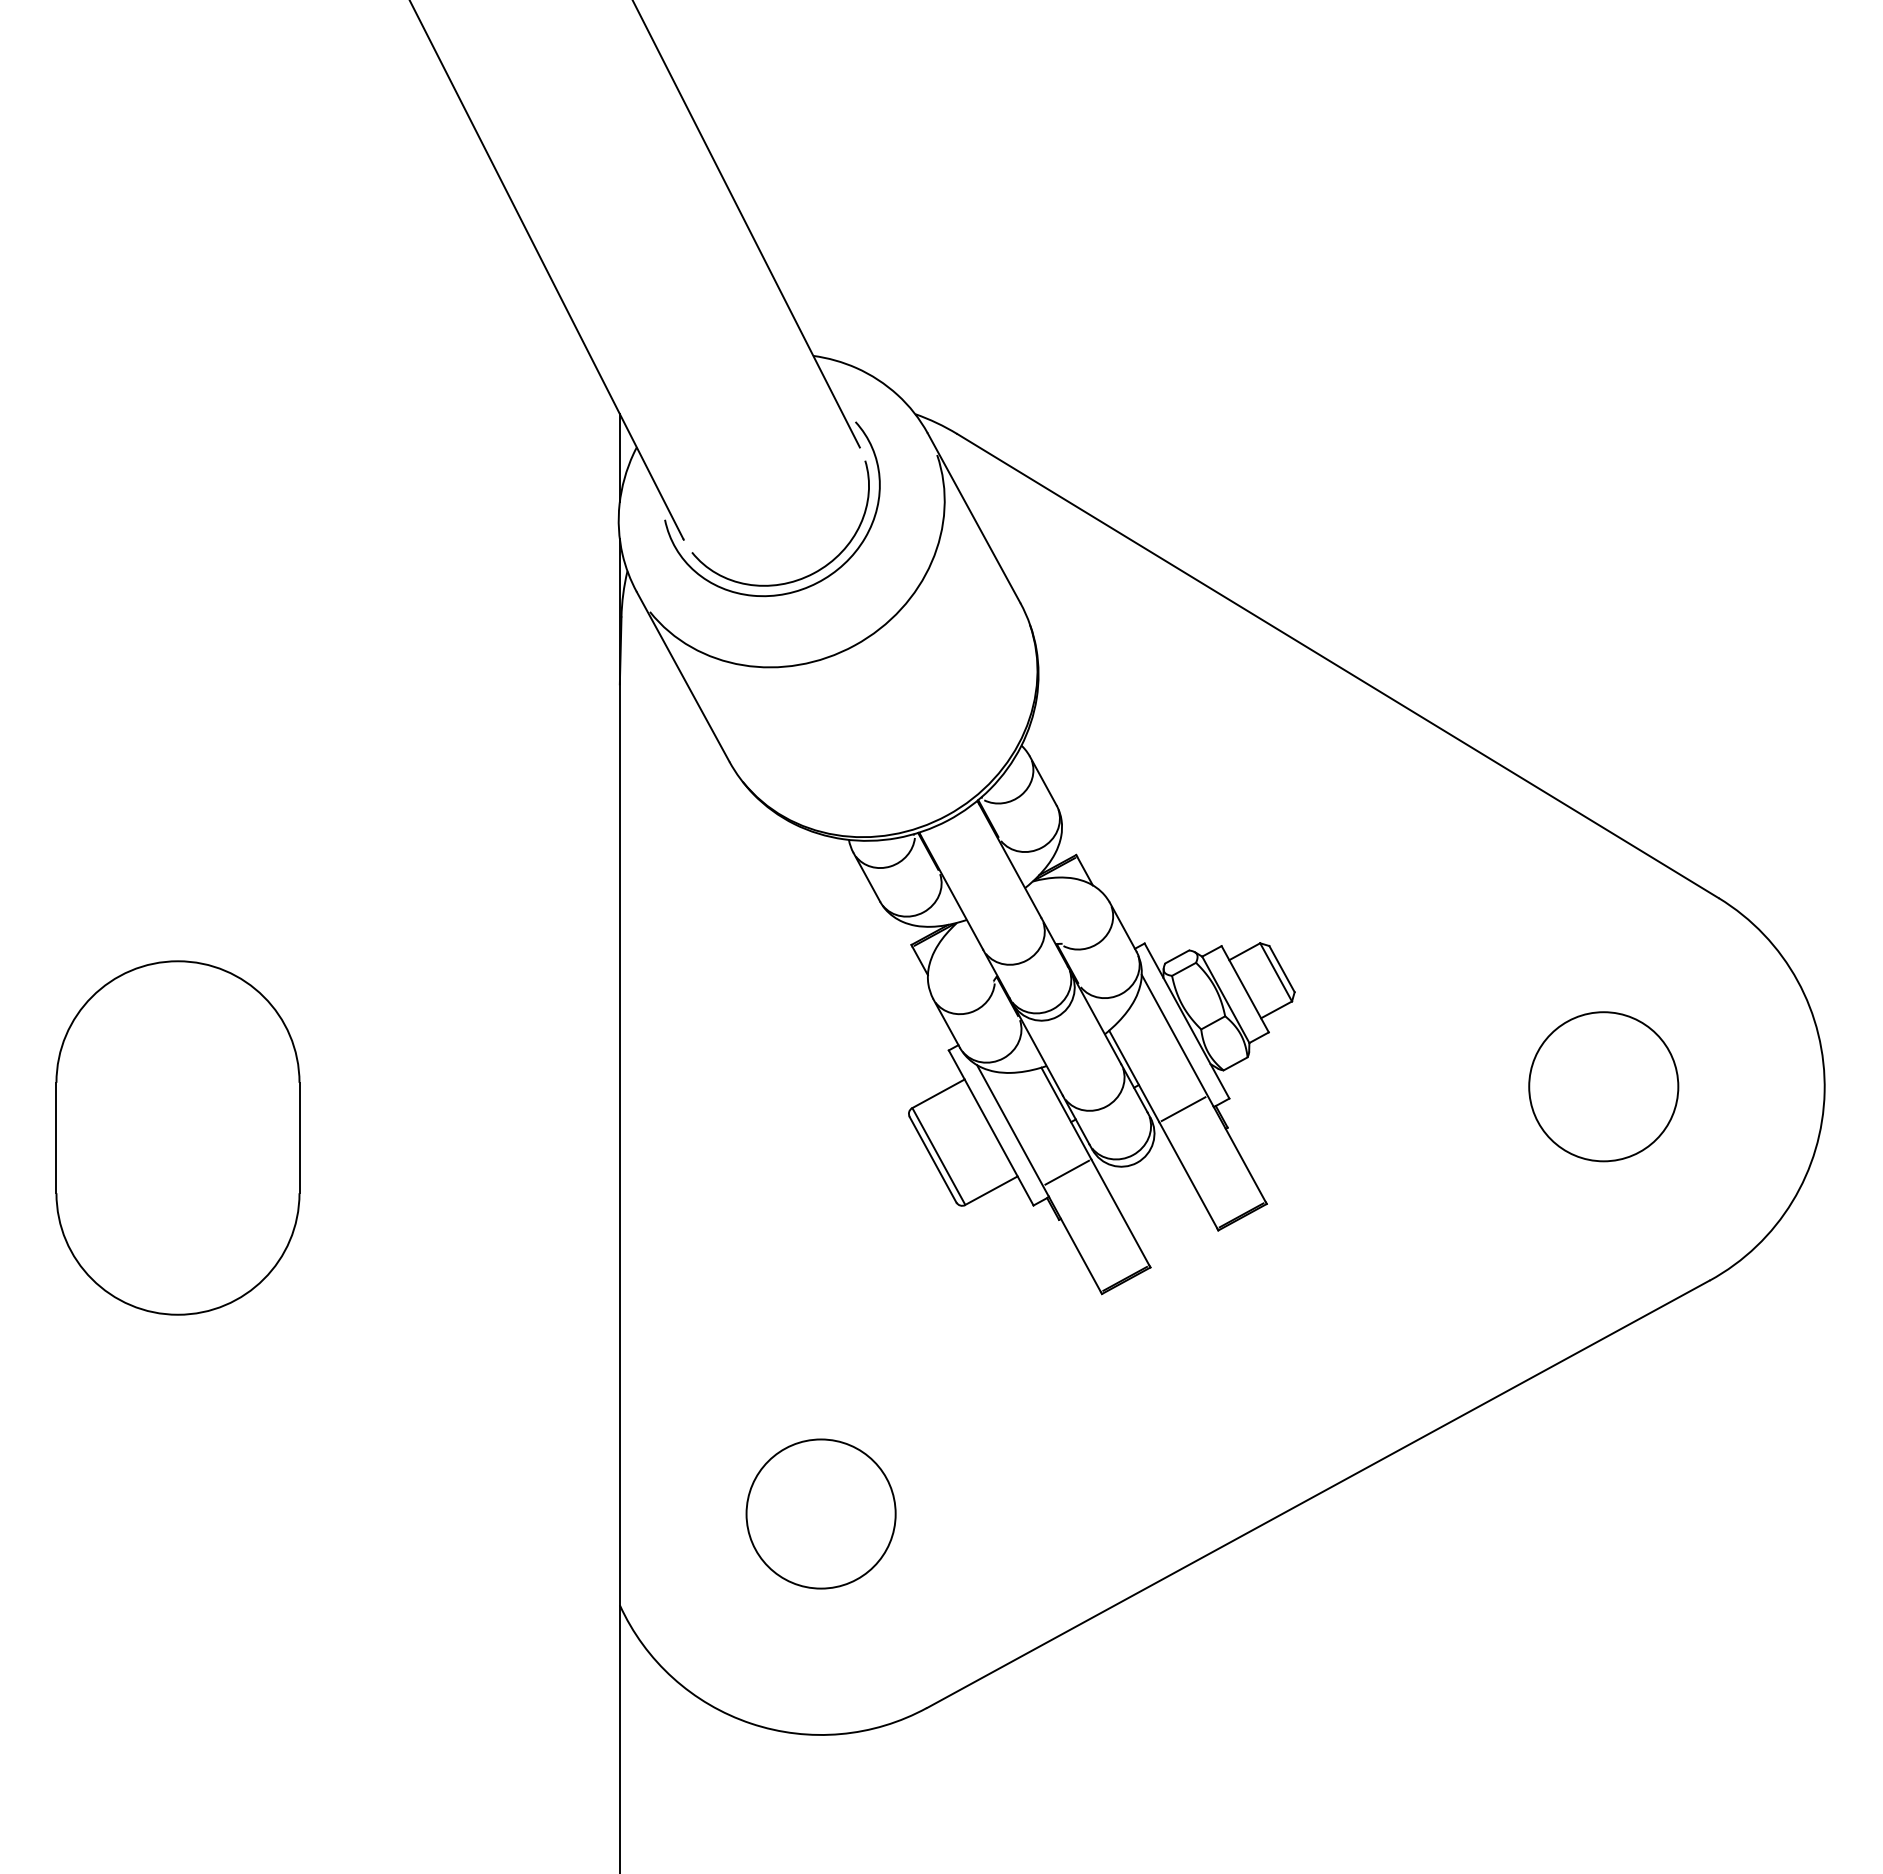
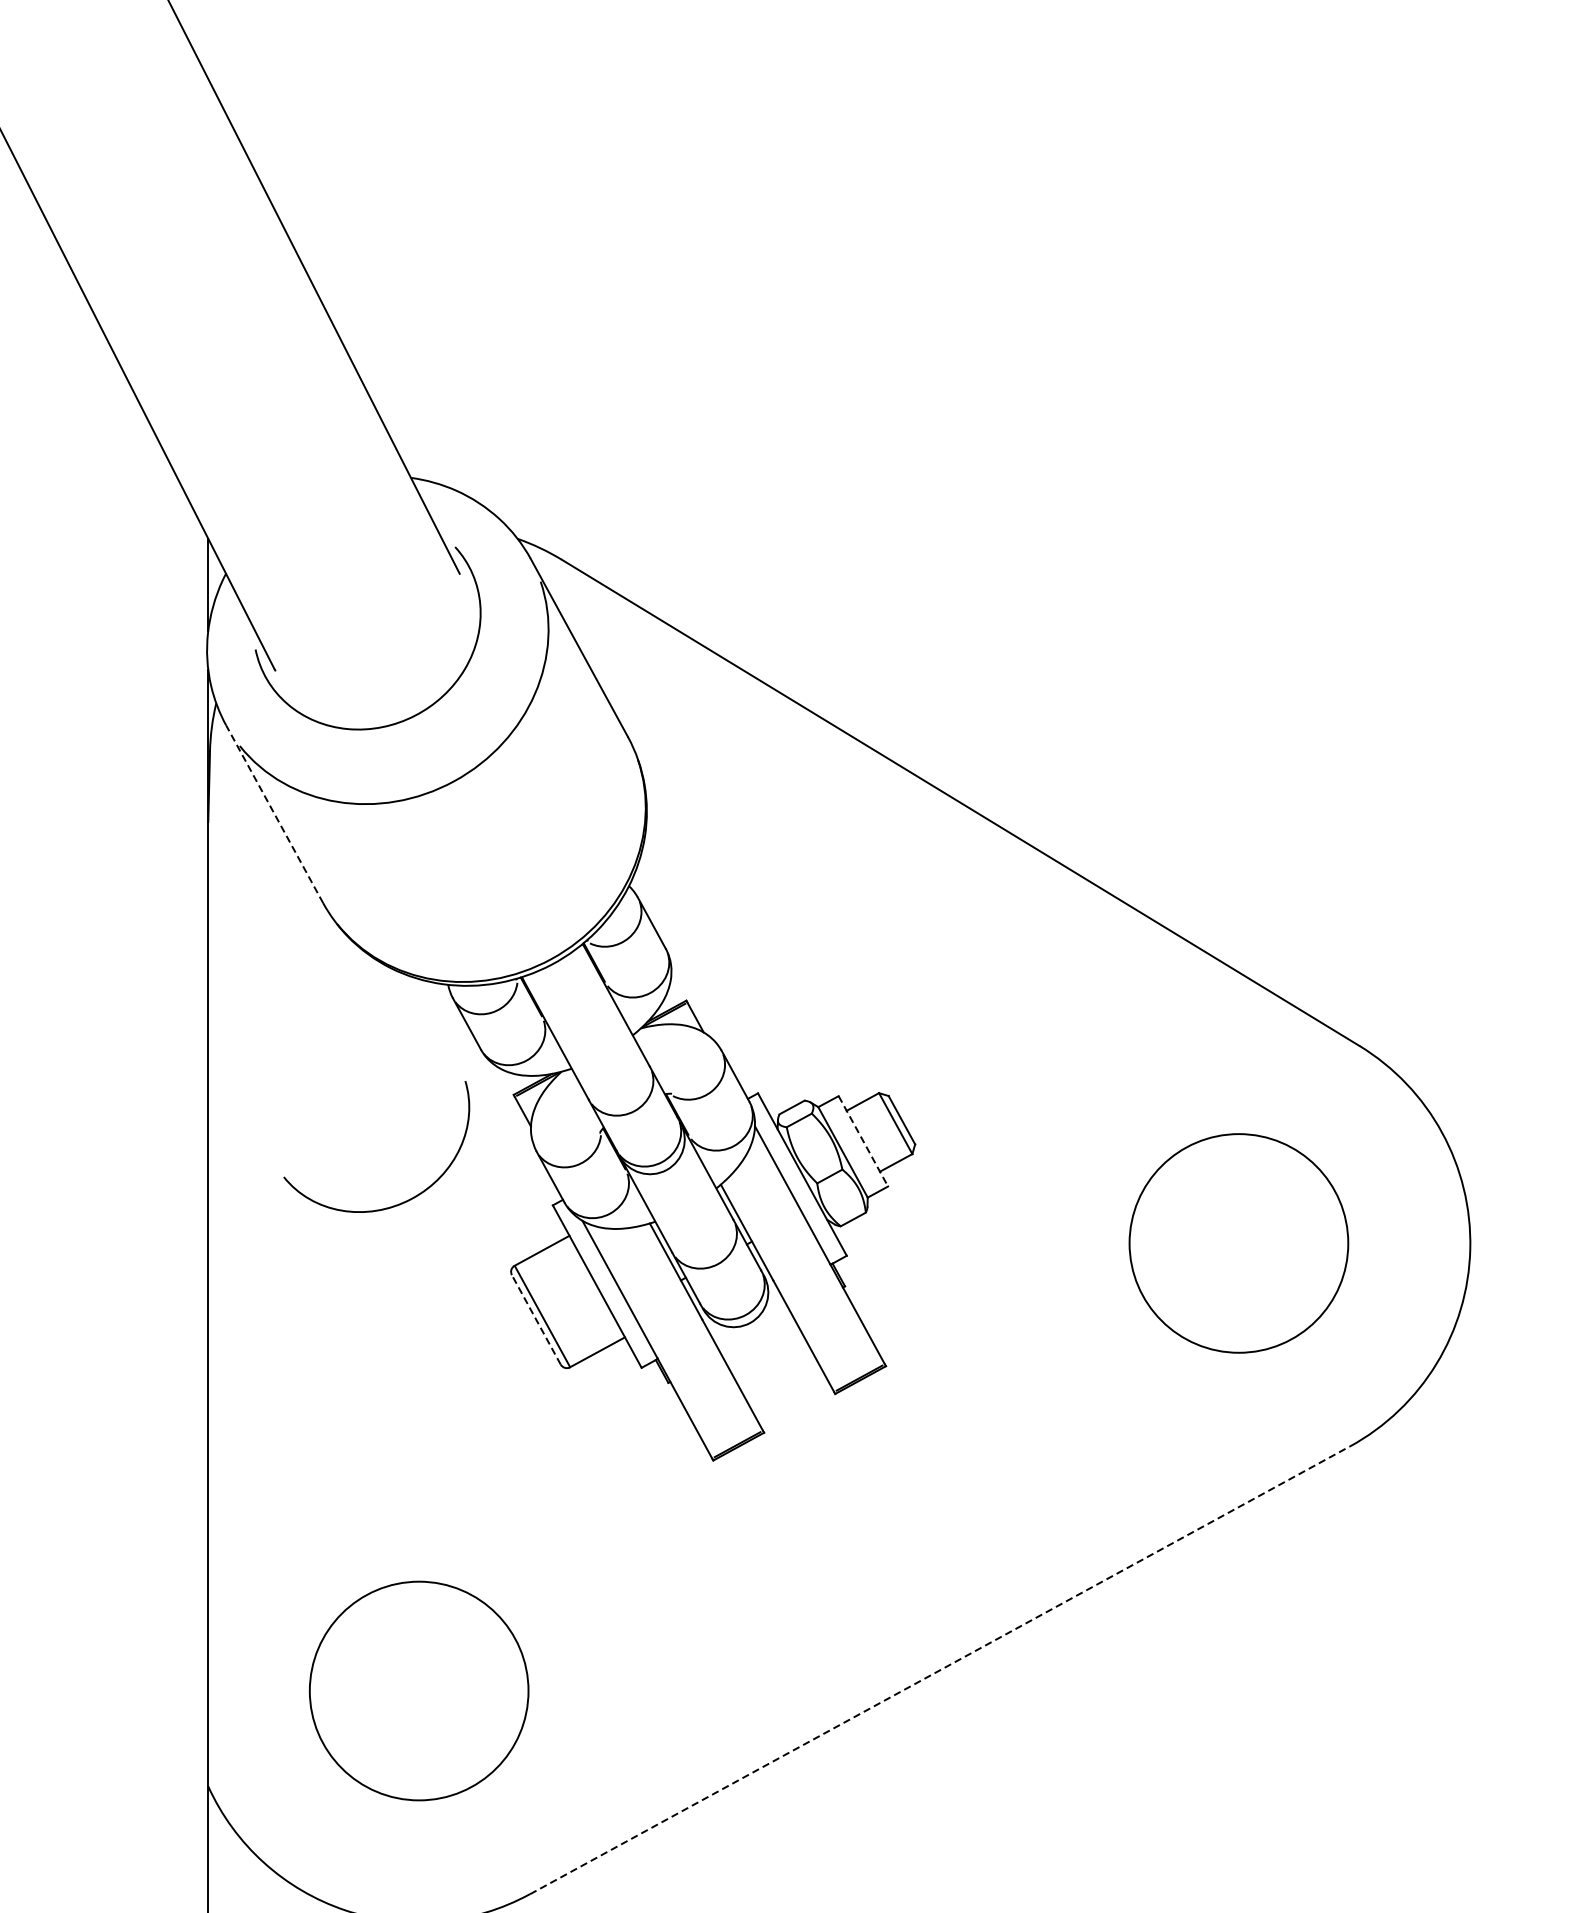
curve: (806, 575) -> (403, 1201), moved
line: (683, 677) -> (274, 814), solid -> dashed
line: (1245, 989) -> (863, 1141), solid -> dashed
circle: (1603, 1086) -> (1238, 1243), size x1.4
line: (1183, 1109) -> (798, 1267), removed
line: (933, 1159) -> (536, 1319), solid -> dashed
line: (1067, 1172) -> (677, 1333), removed
line: (1318, 1494) -> (940, 1670), solid -> dashed
circle: (820, 1513) -> (418, 1690), size x1.4

